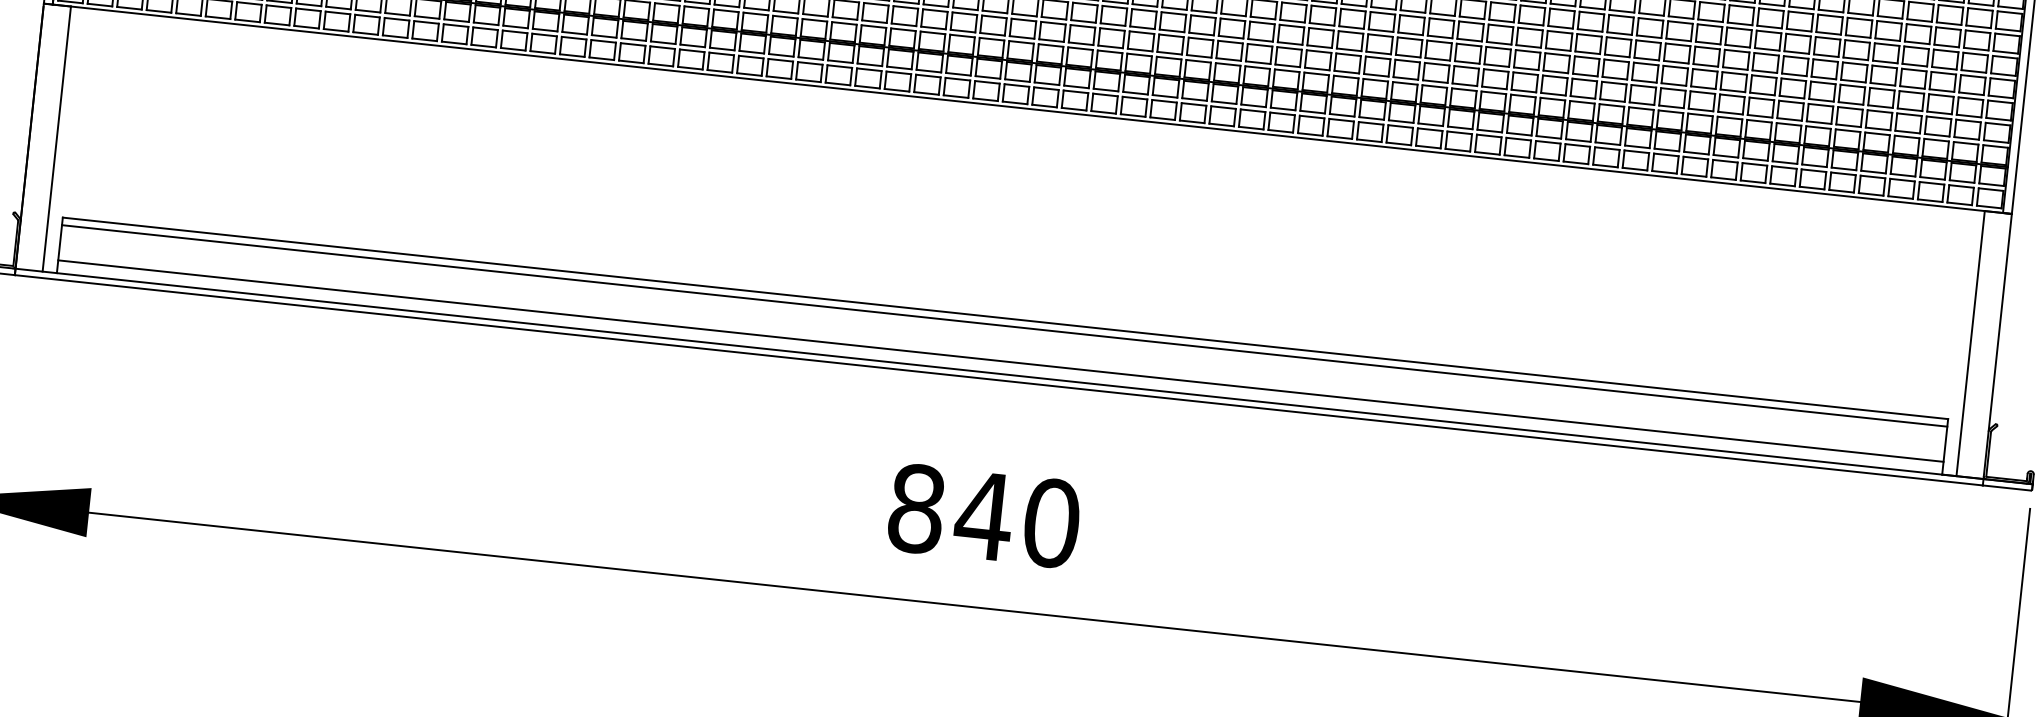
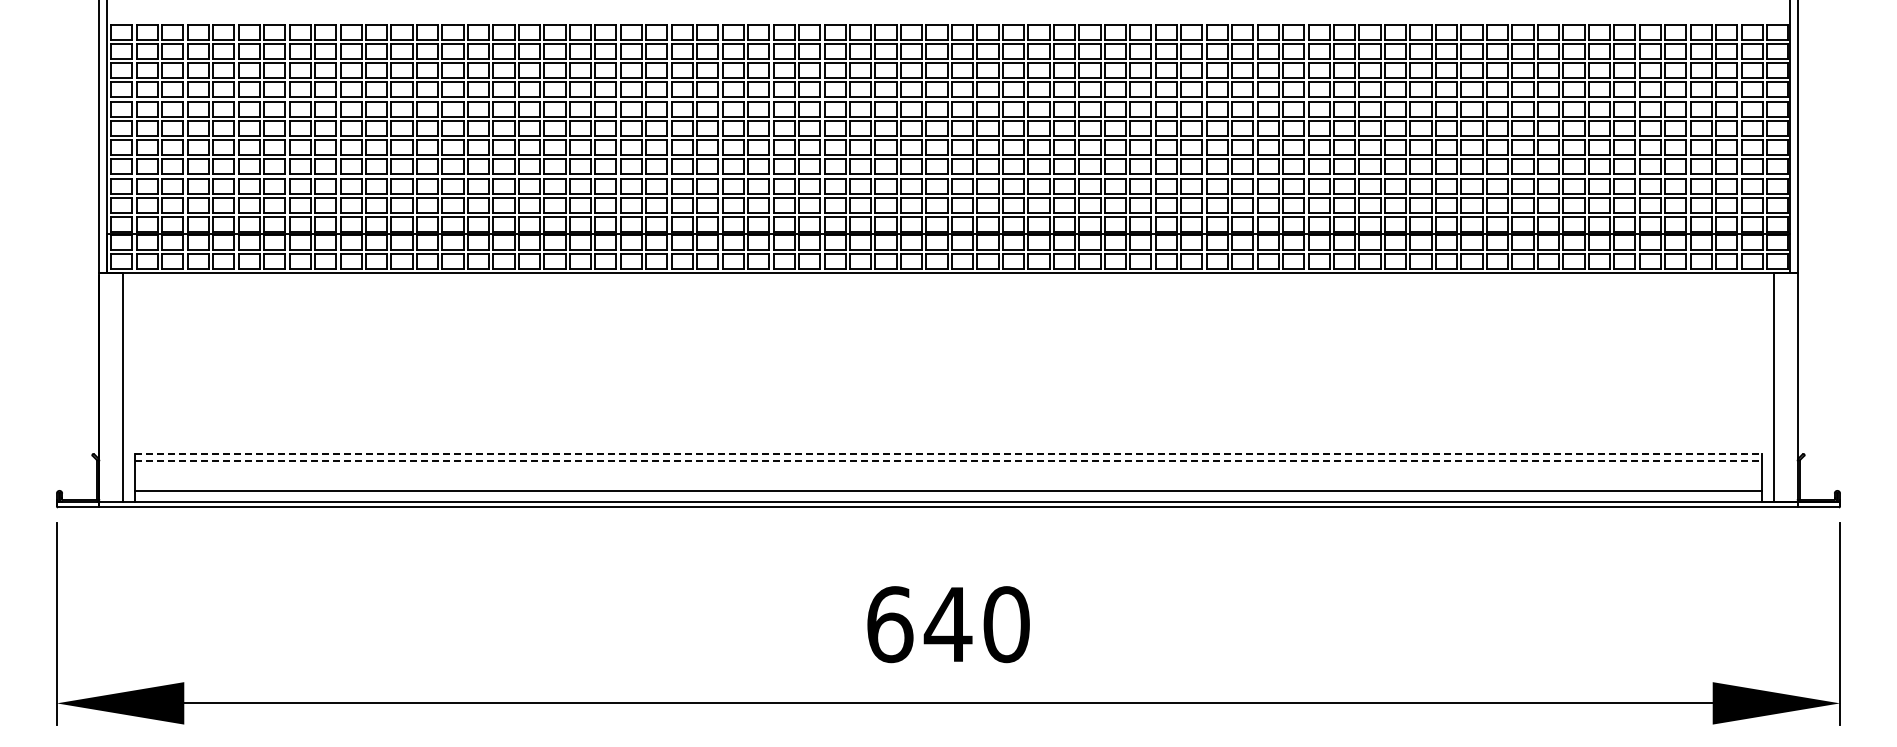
line: (1006, 319) -> (949, 454), solid -> dashed
line: (1005, 326) -> (949, 460), solid -> dashed
text: (917, 508) -> (890, 624), 840 -> 640

